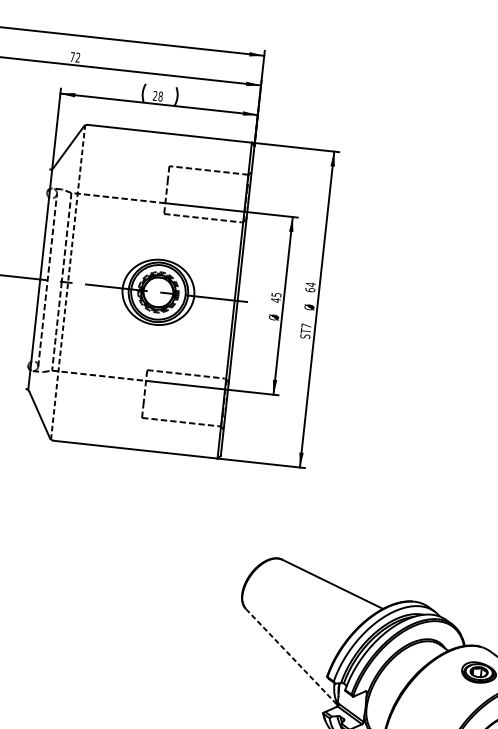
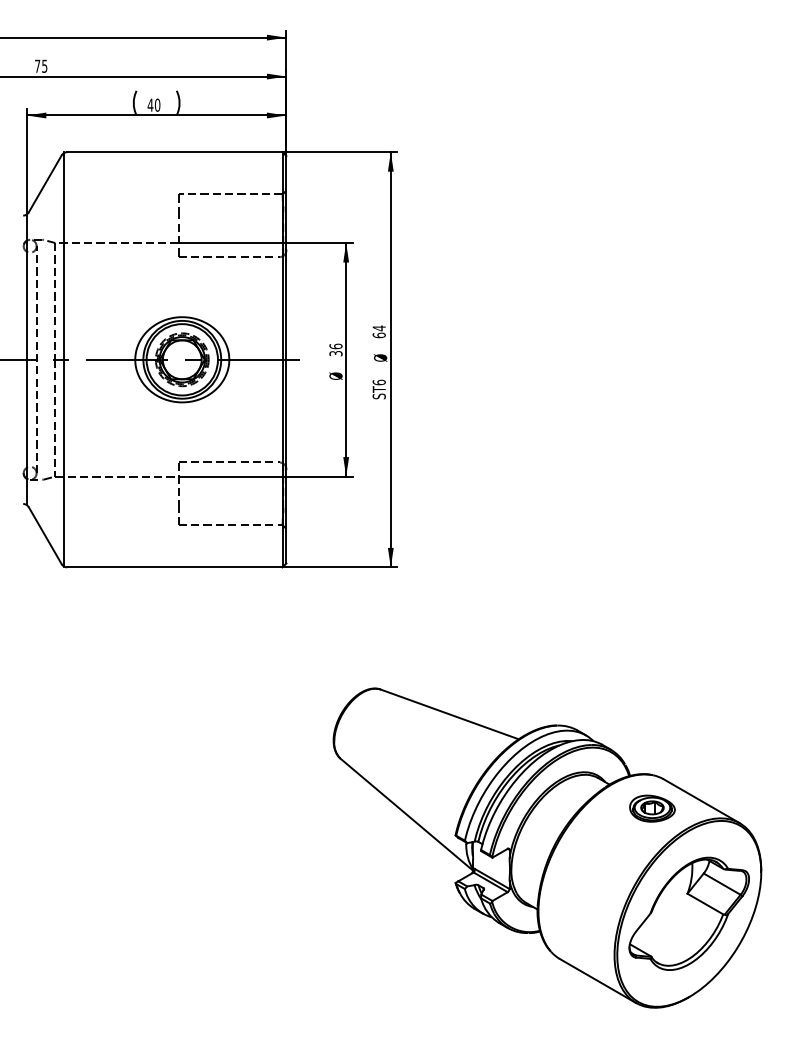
text: (77, 57) -> (44, 65), 72 -> 75
text: (157, 95) -> (153, 104), 28 -> 40
line: (68, 282) -> (63, 359), dashed -> solid
text: (275, 297) -> (335, 349), 45 -> 36
text: (305, 325) -> (378, 382), ST7 -> ST6
line: (291, 656) -> (406, 814), dashed -> solid

